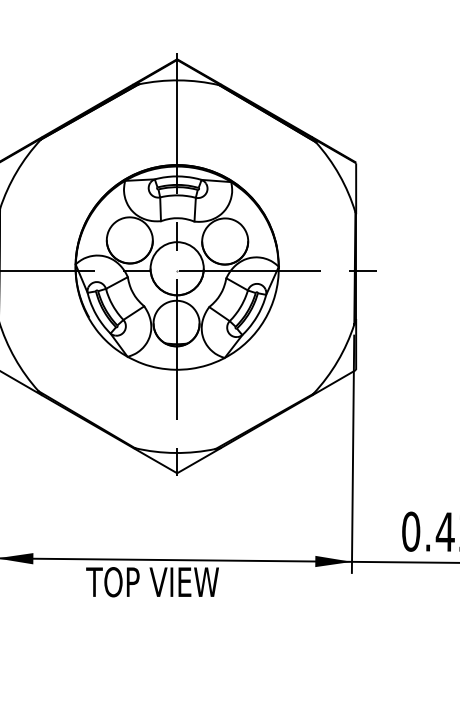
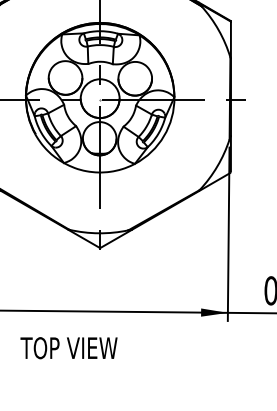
text: (152, 582) -> (68, 348), moved

